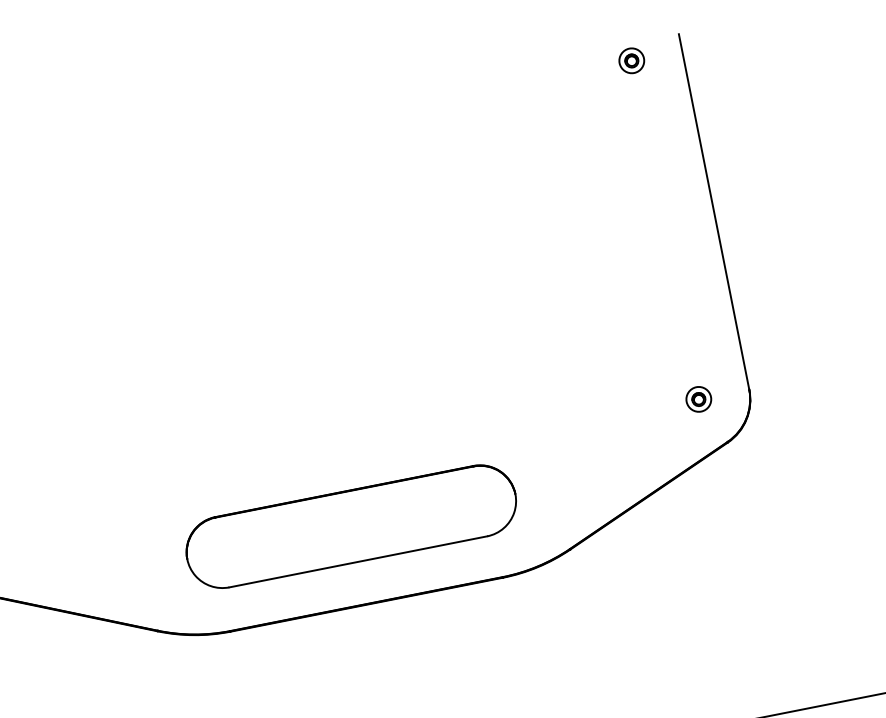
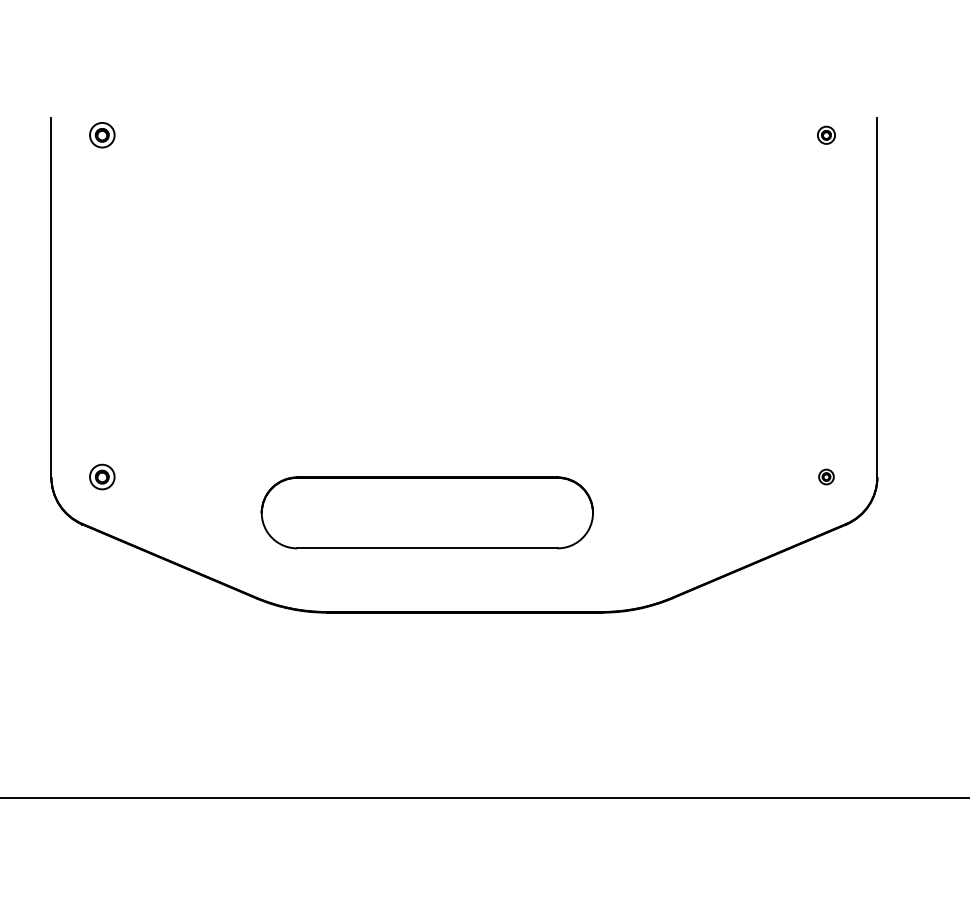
part: (631, 61) -> (826, 135), size x0.7
part: (698, 398) -> (826, 476), size x0.6
part: (350, 526) -> (426, 512), moved

